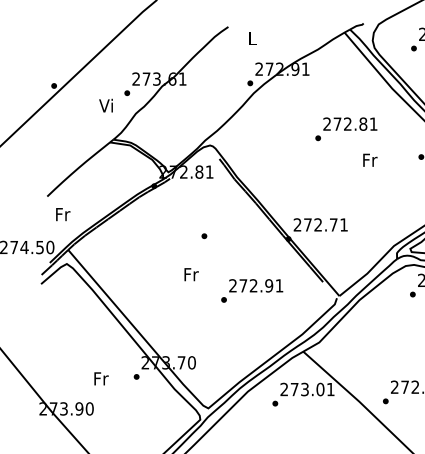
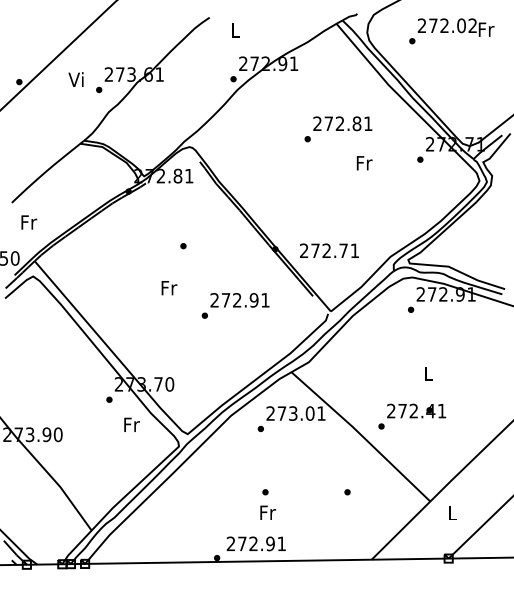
text: (105, 105) -> (75, 79), moved
text: (320, 224) -> (329, 250), moved
text: (100, 378) -> (131, 424), moved

